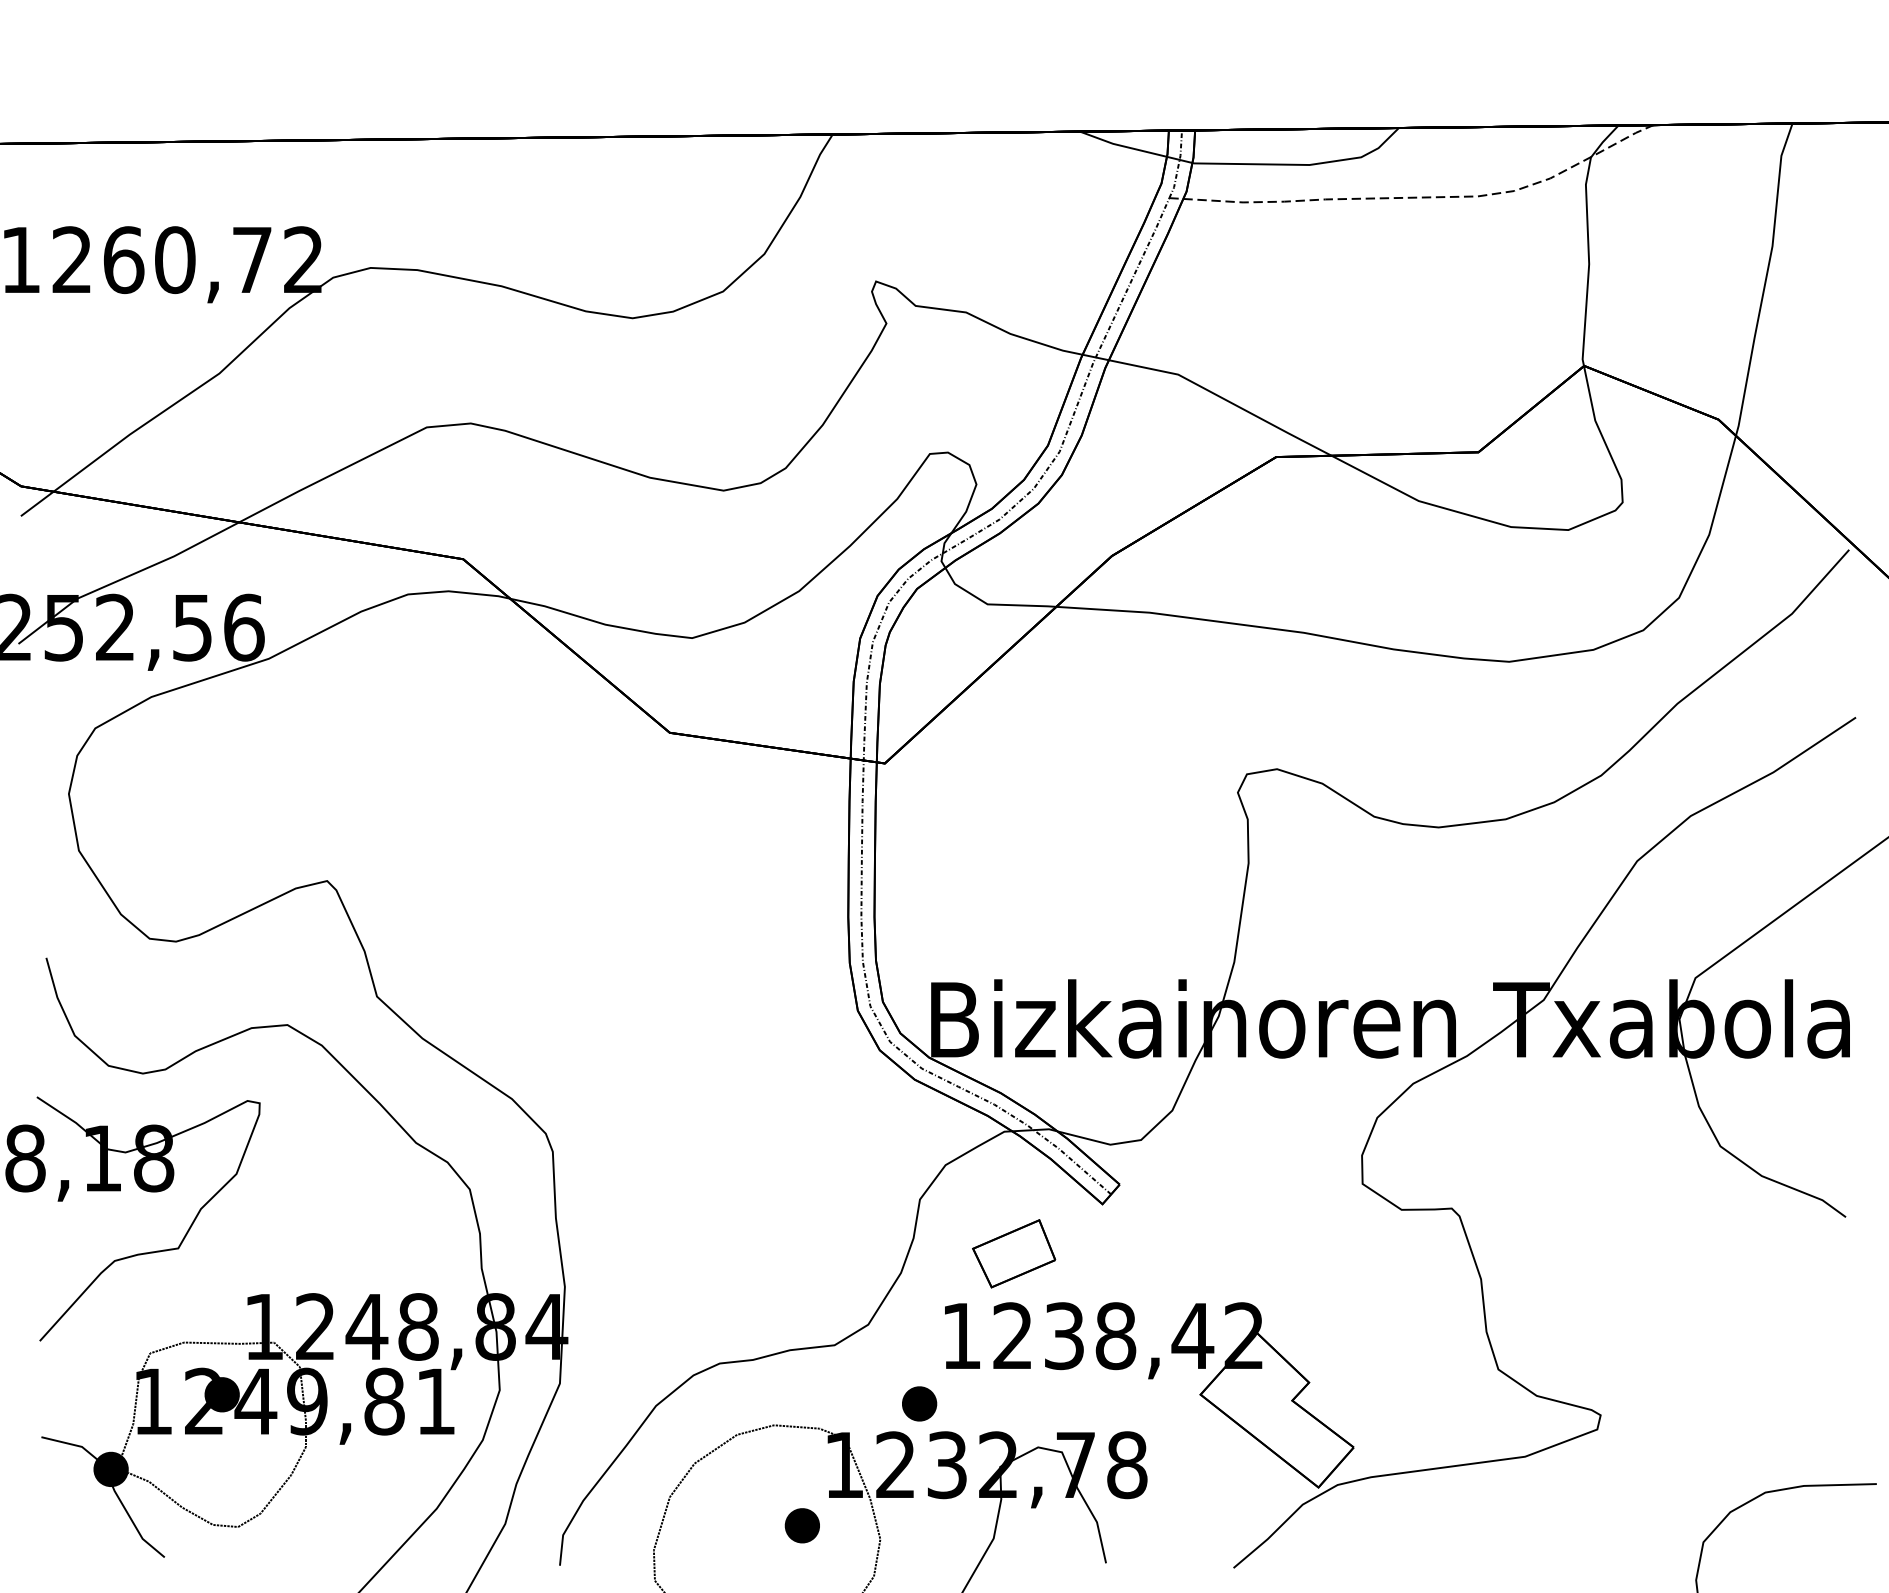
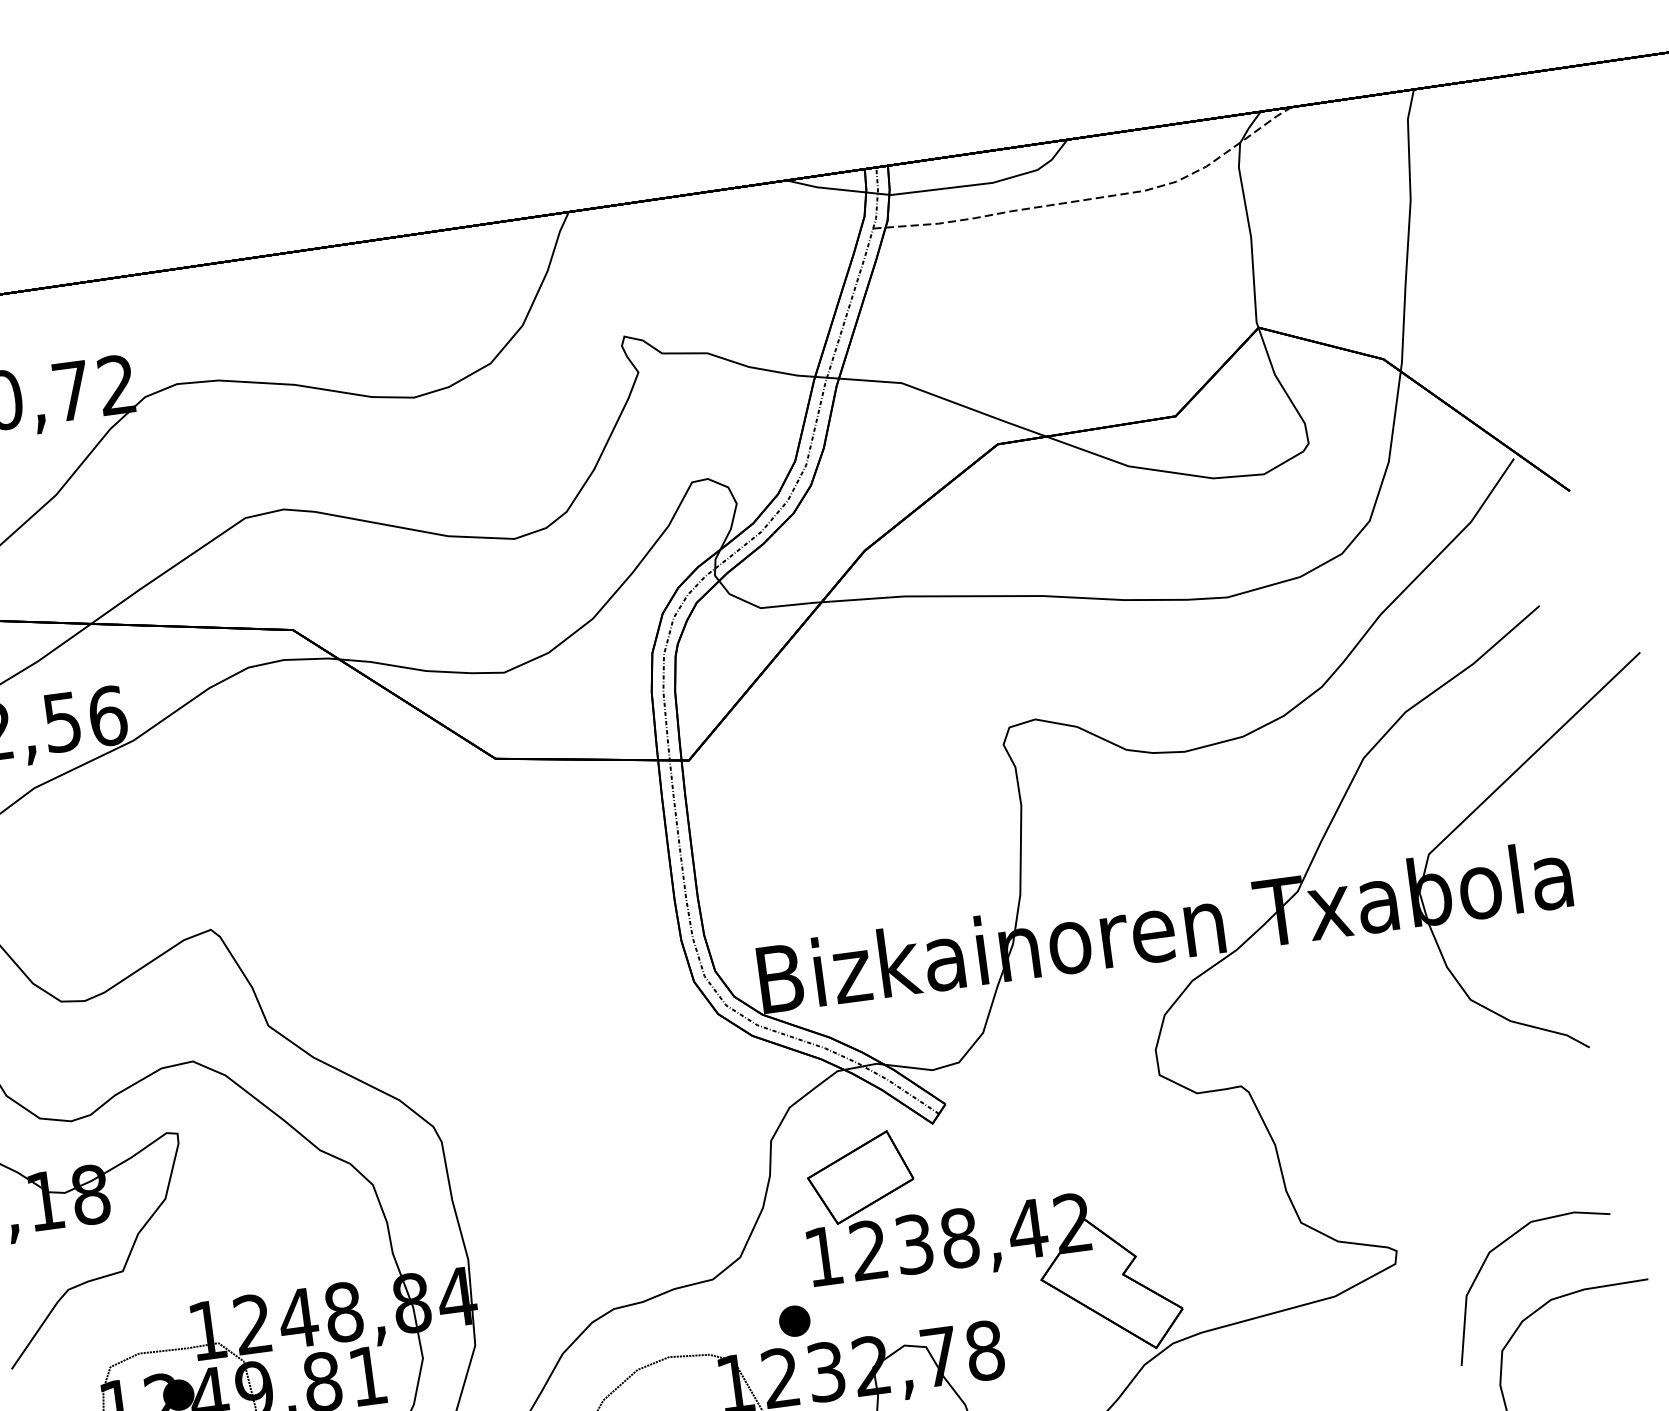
part: (1013, 1253) -> (859, 1177), size x1.43
curve: (1717, 1424) -> (1500, 1245), added

